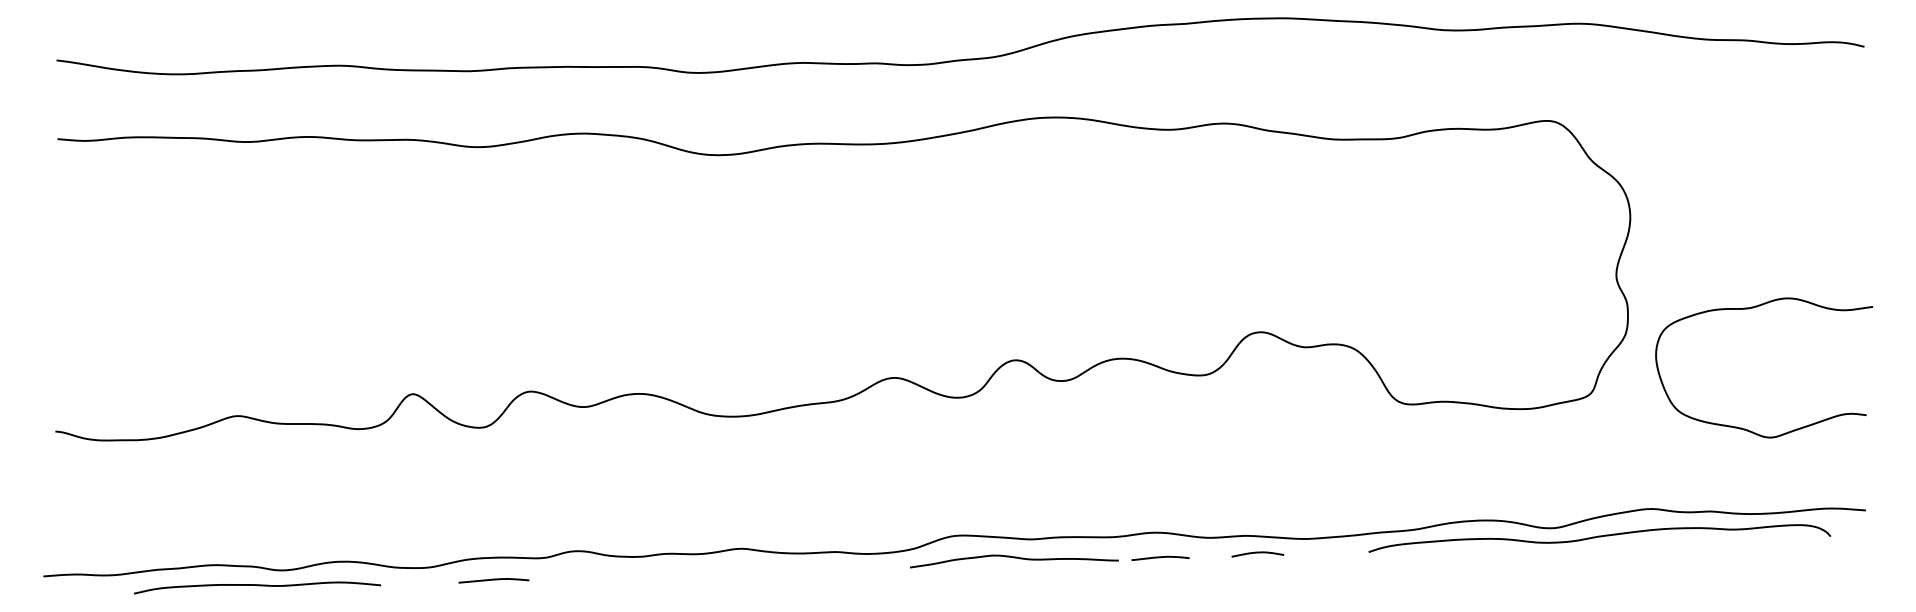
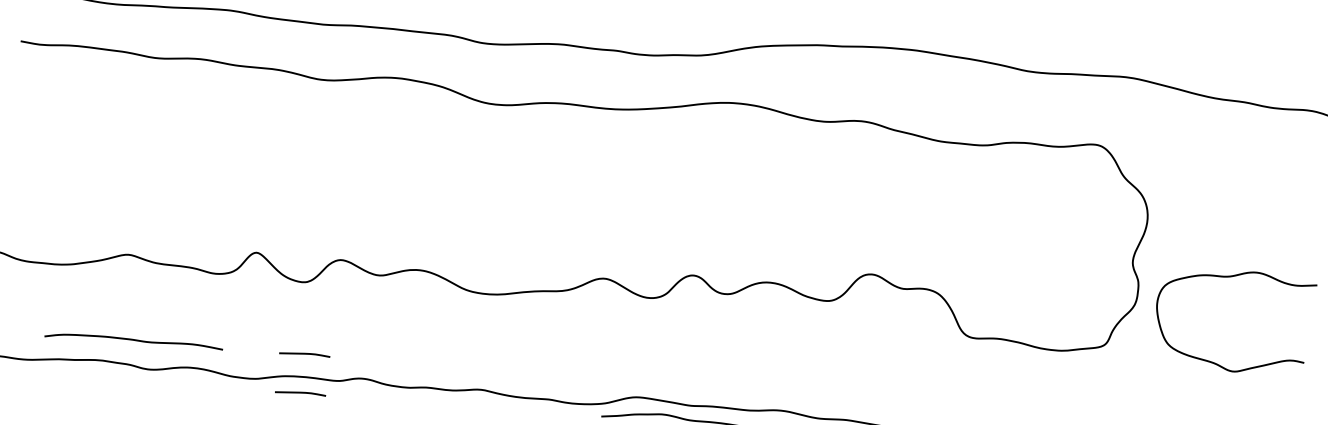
curve: (1753, 308) -> (1231, 277), moved
curve: (493, 526) -> (304, 354), added
curve: (257, 586) -> (133, 340), moved

